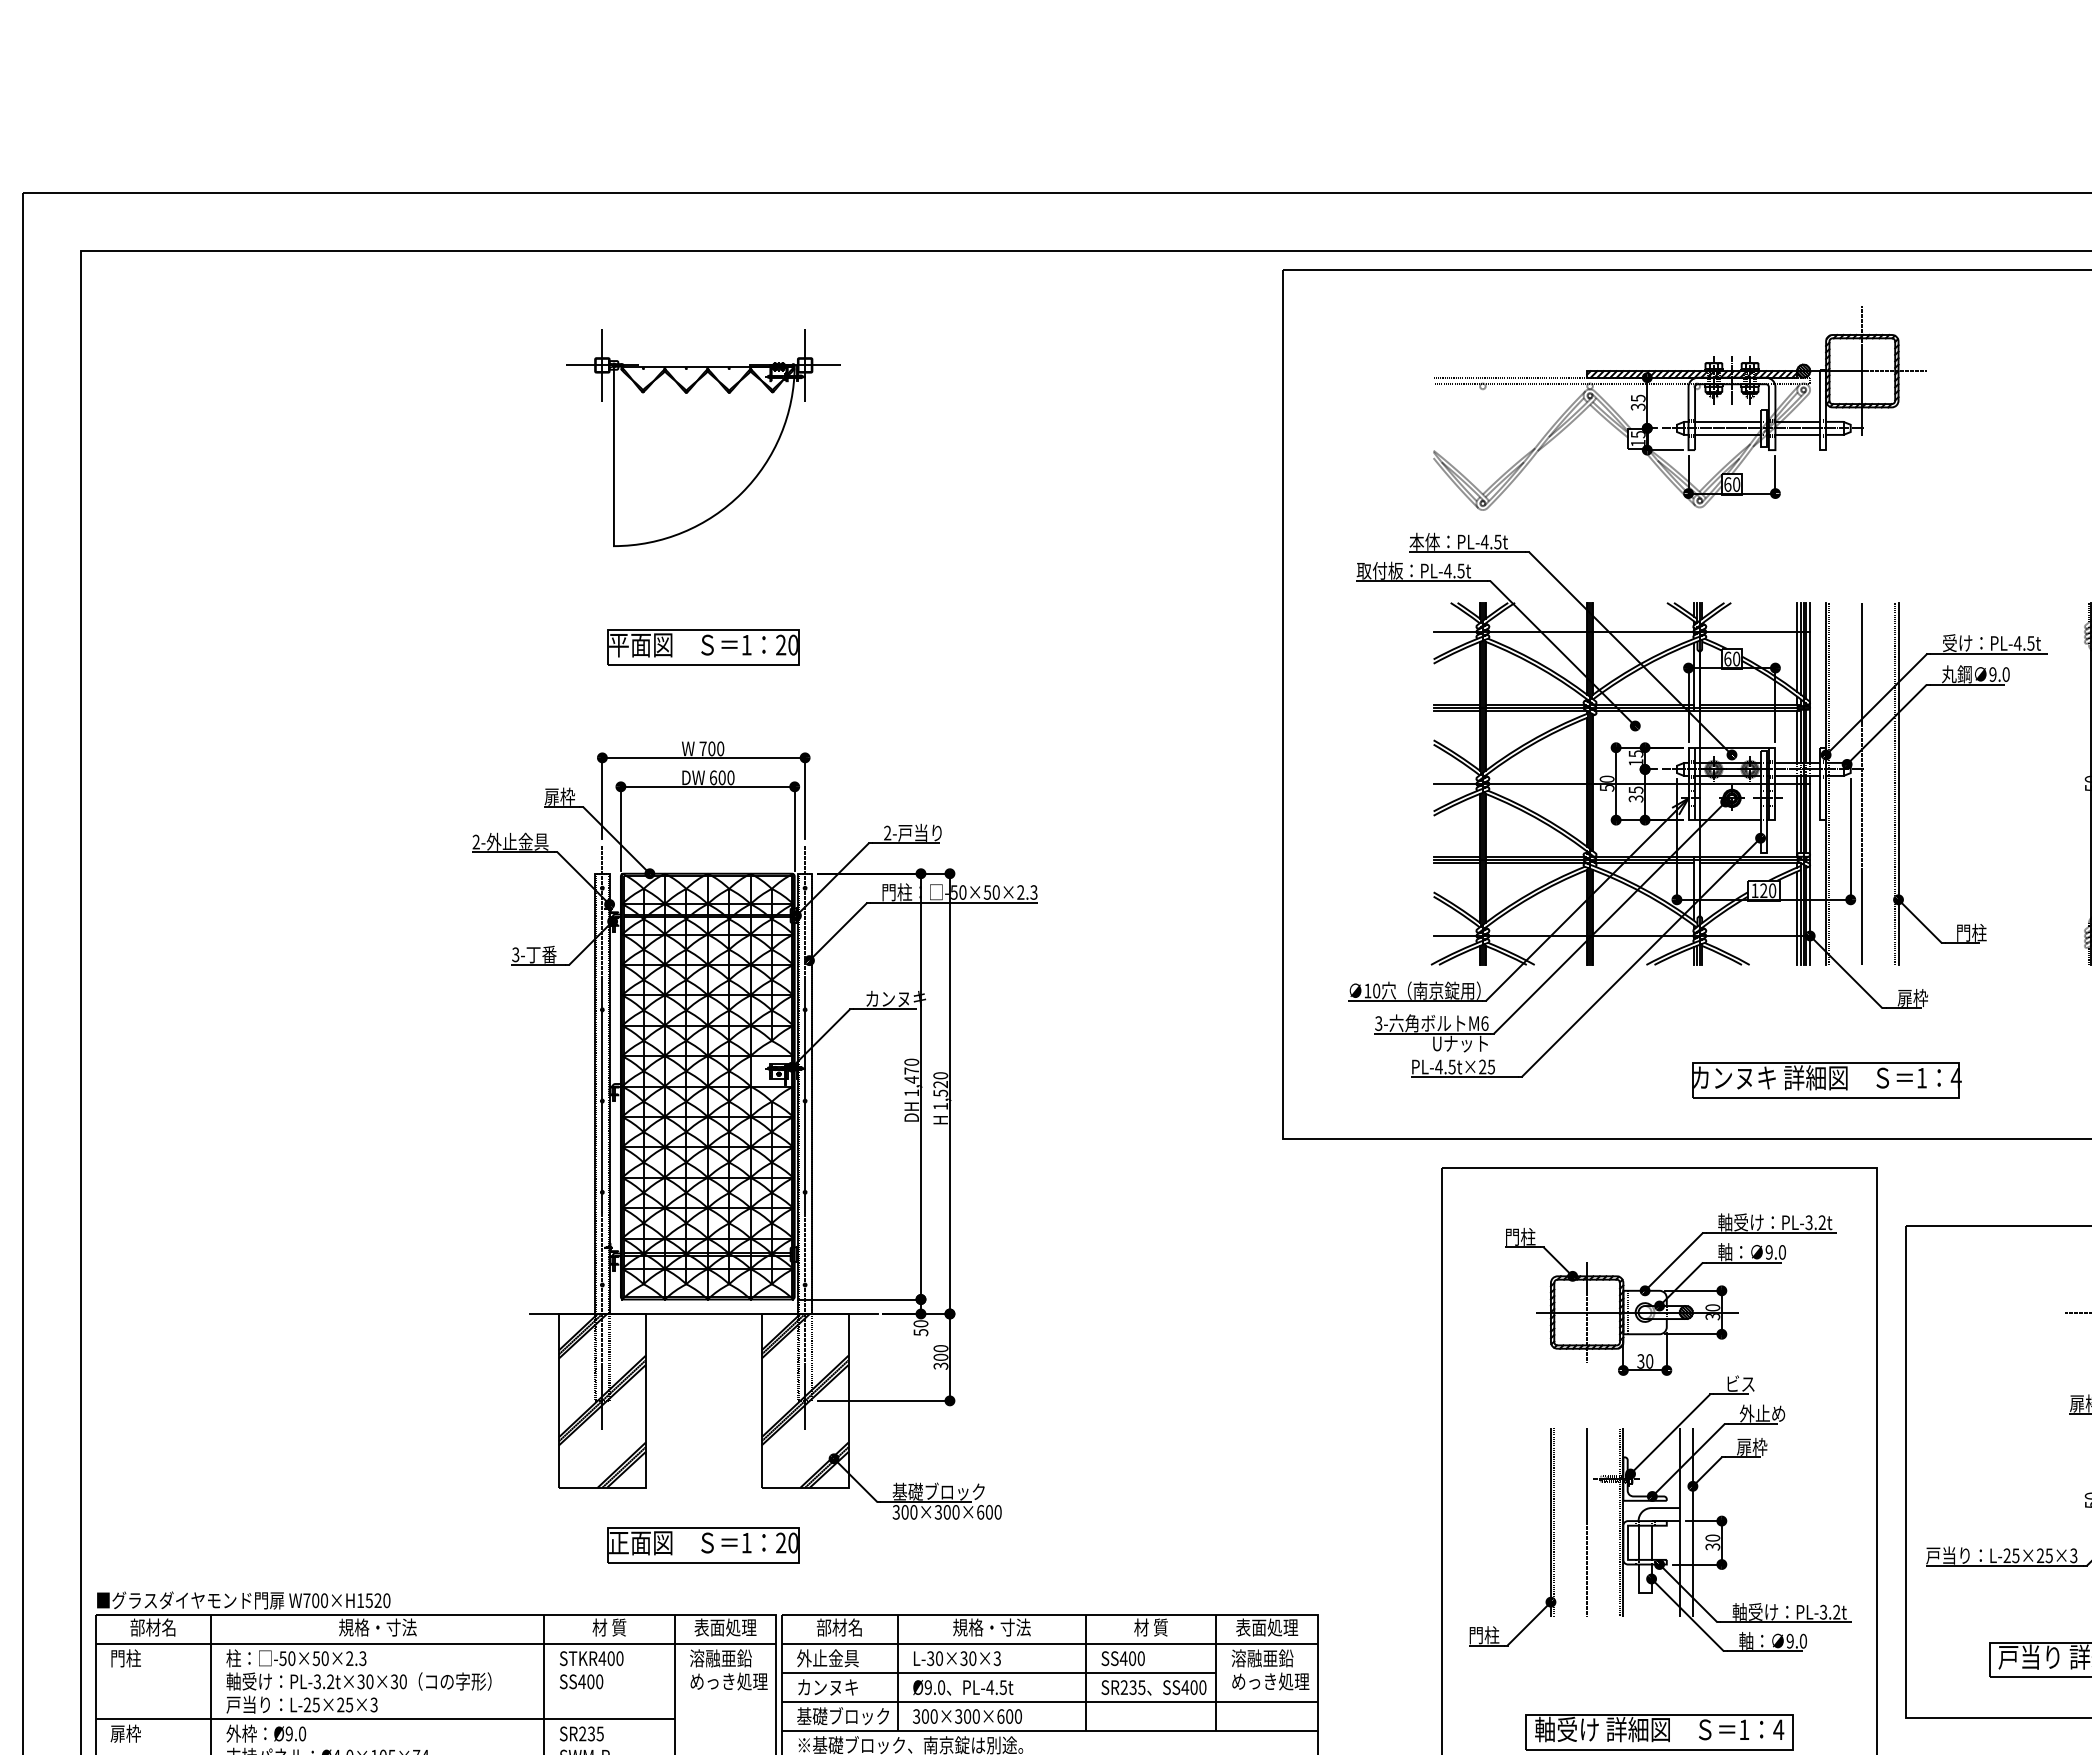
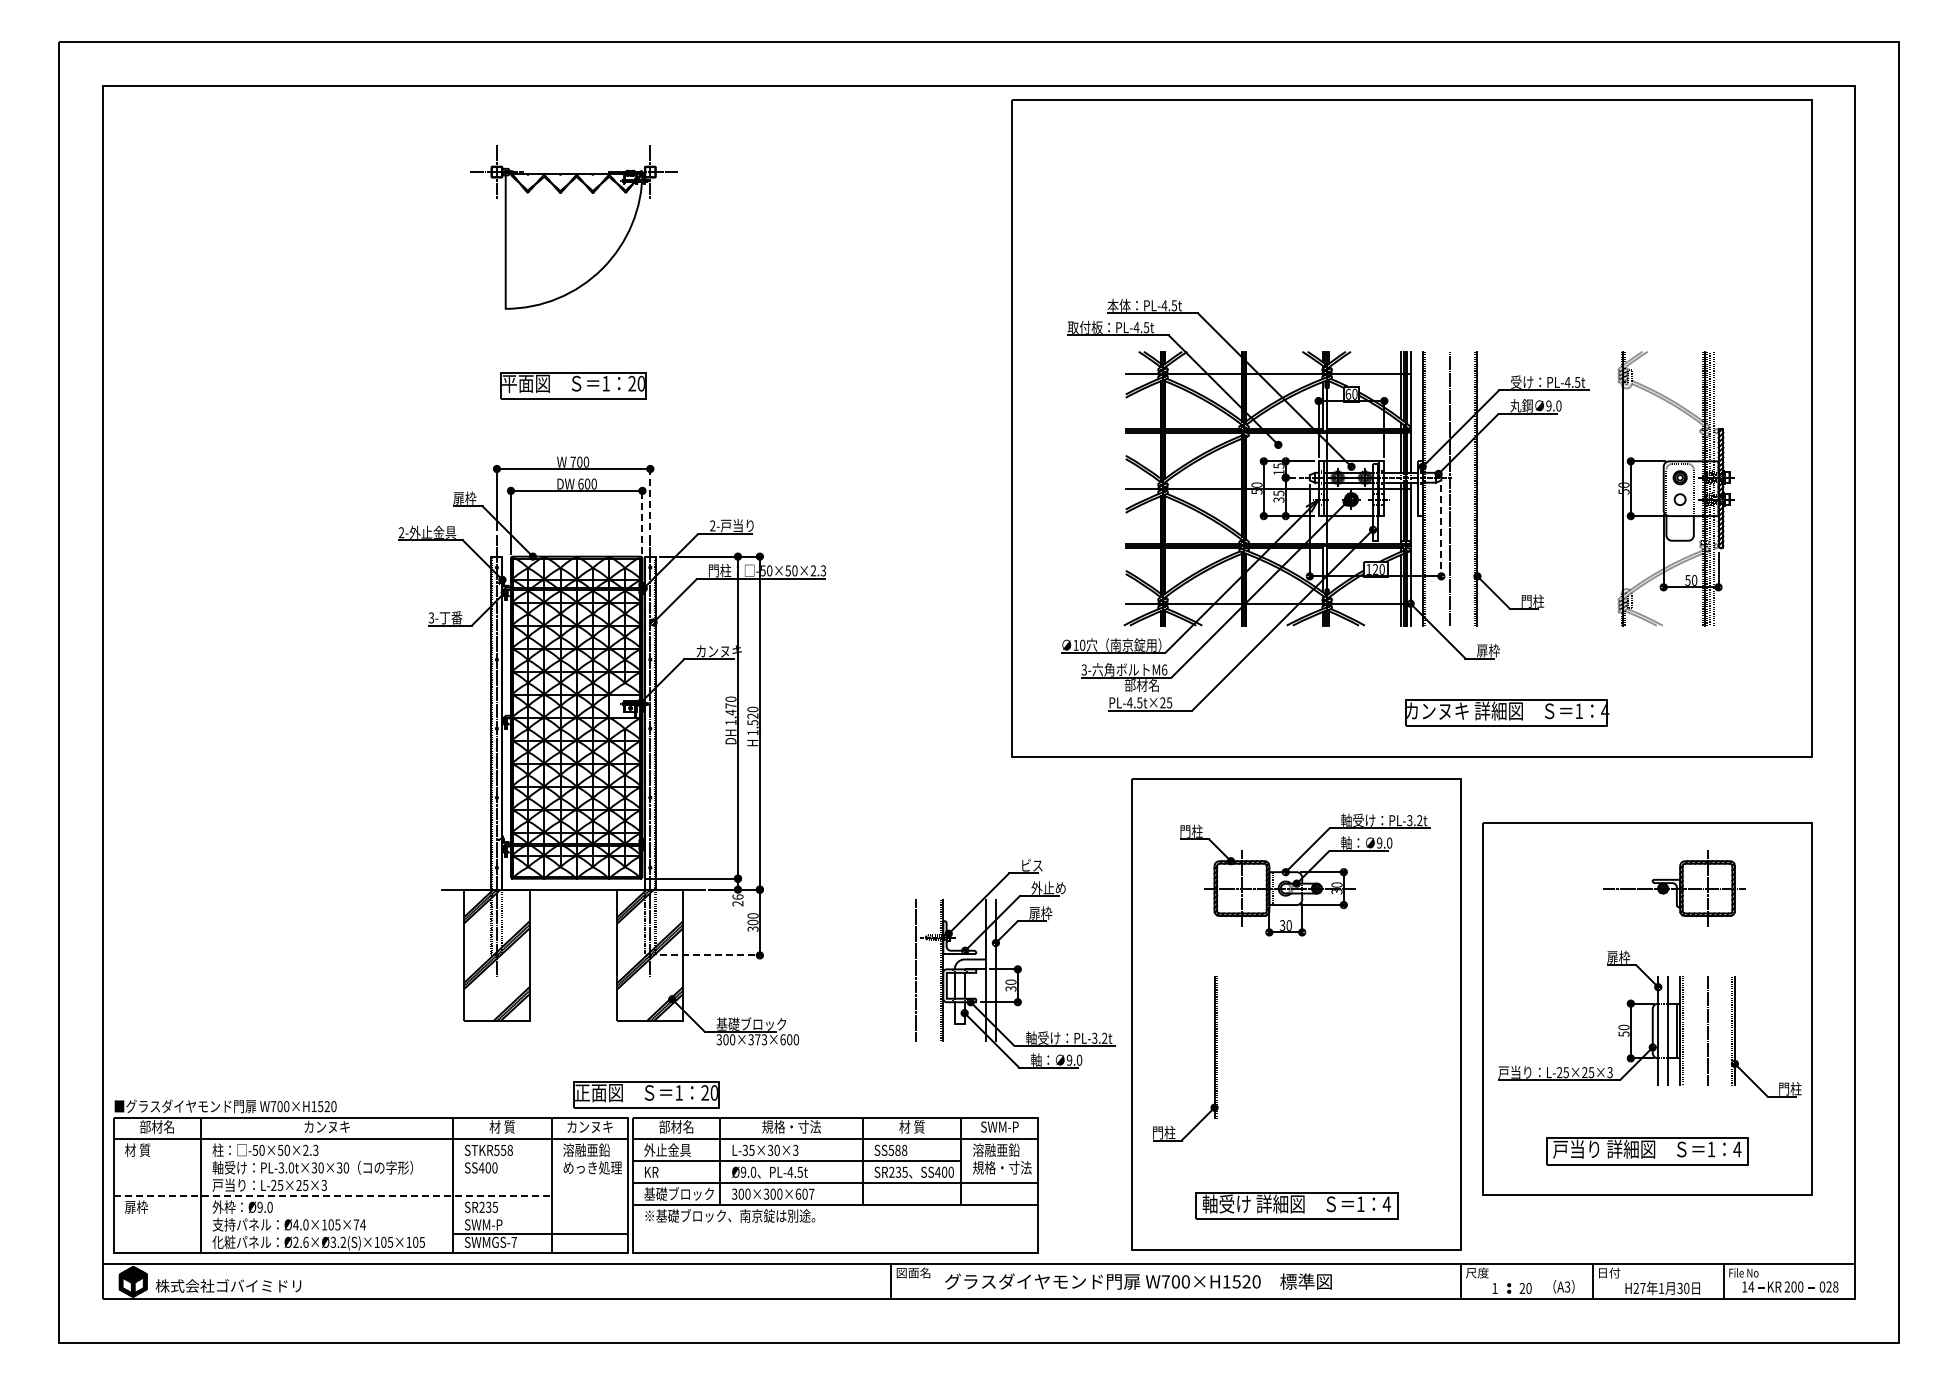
part: (1679, 408) -> (1311, 204), removed
line: (805, 798) -> (650, 499), solid -> dashed
line: (794, 828) -> (642, 522), solid -> dashed
line: (1850, 839) -> (1441, 530), solid -> dashed
text: (1459, 1044) -> (1145, 685), Uナット -> 部材名
part: (1827, 1079) -> (1507, 712), moved
text: (920, 1328) -> (737, 900), 50 -> 26
line: (884, 1400) -> (710, 955), solid -> dashed
text: (952, 1512) -> (761, 1039), 300×300×600 -> 300×373×600
part: (1718, 1513) -> (1015, 963), moved
part: (703, 1545) -> (646, 1094), moved
text: (377, 1627) -> (326, 1126), 規格・寸法 -> カンヌキ
text: (724, 1627) -> (589, 1126), 表面処理 -> カンヌキ
text: (1266, 1627) -> (999, 1126), 表面処理 -> SWM-P
text: (127, 1657) -> (137, 1149), 門柱 -> 材 質
text: (611, 1657) -> (503, 1149), STKR400 -> STKR558
text: (938, 1657) -> (751, 1149), L-30×30×3 -> L-35×30×3
text: (1131, 1658) -> (897, 1150), SS400 -> SS588
text: (330, 1681) -> (291, 1167), PL-3.2t×30×30 -> PL-3.0t×30×30
text: (1270, 1681) -> (1002, 1167), めっき処理 -> 規格・寸法
text: (827, 1687) -> (667, 1172), カンヌキ -> KR
text: (1018, 1715) -> (811, 1193), 300×300×600 -> 300×300×607
line: (386, 1719) -> (333, 1196), solid -> dashed

